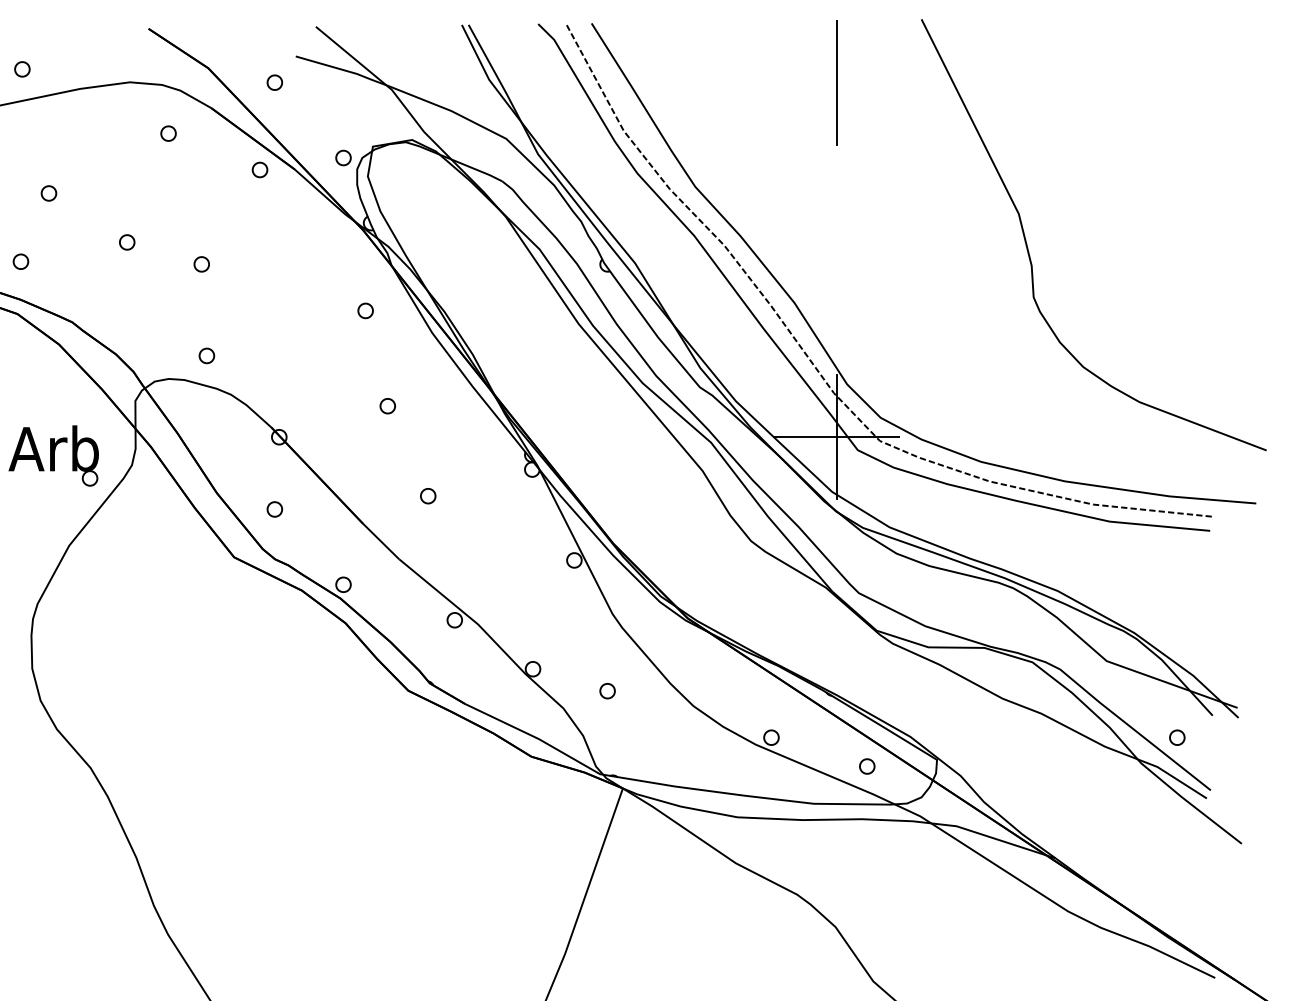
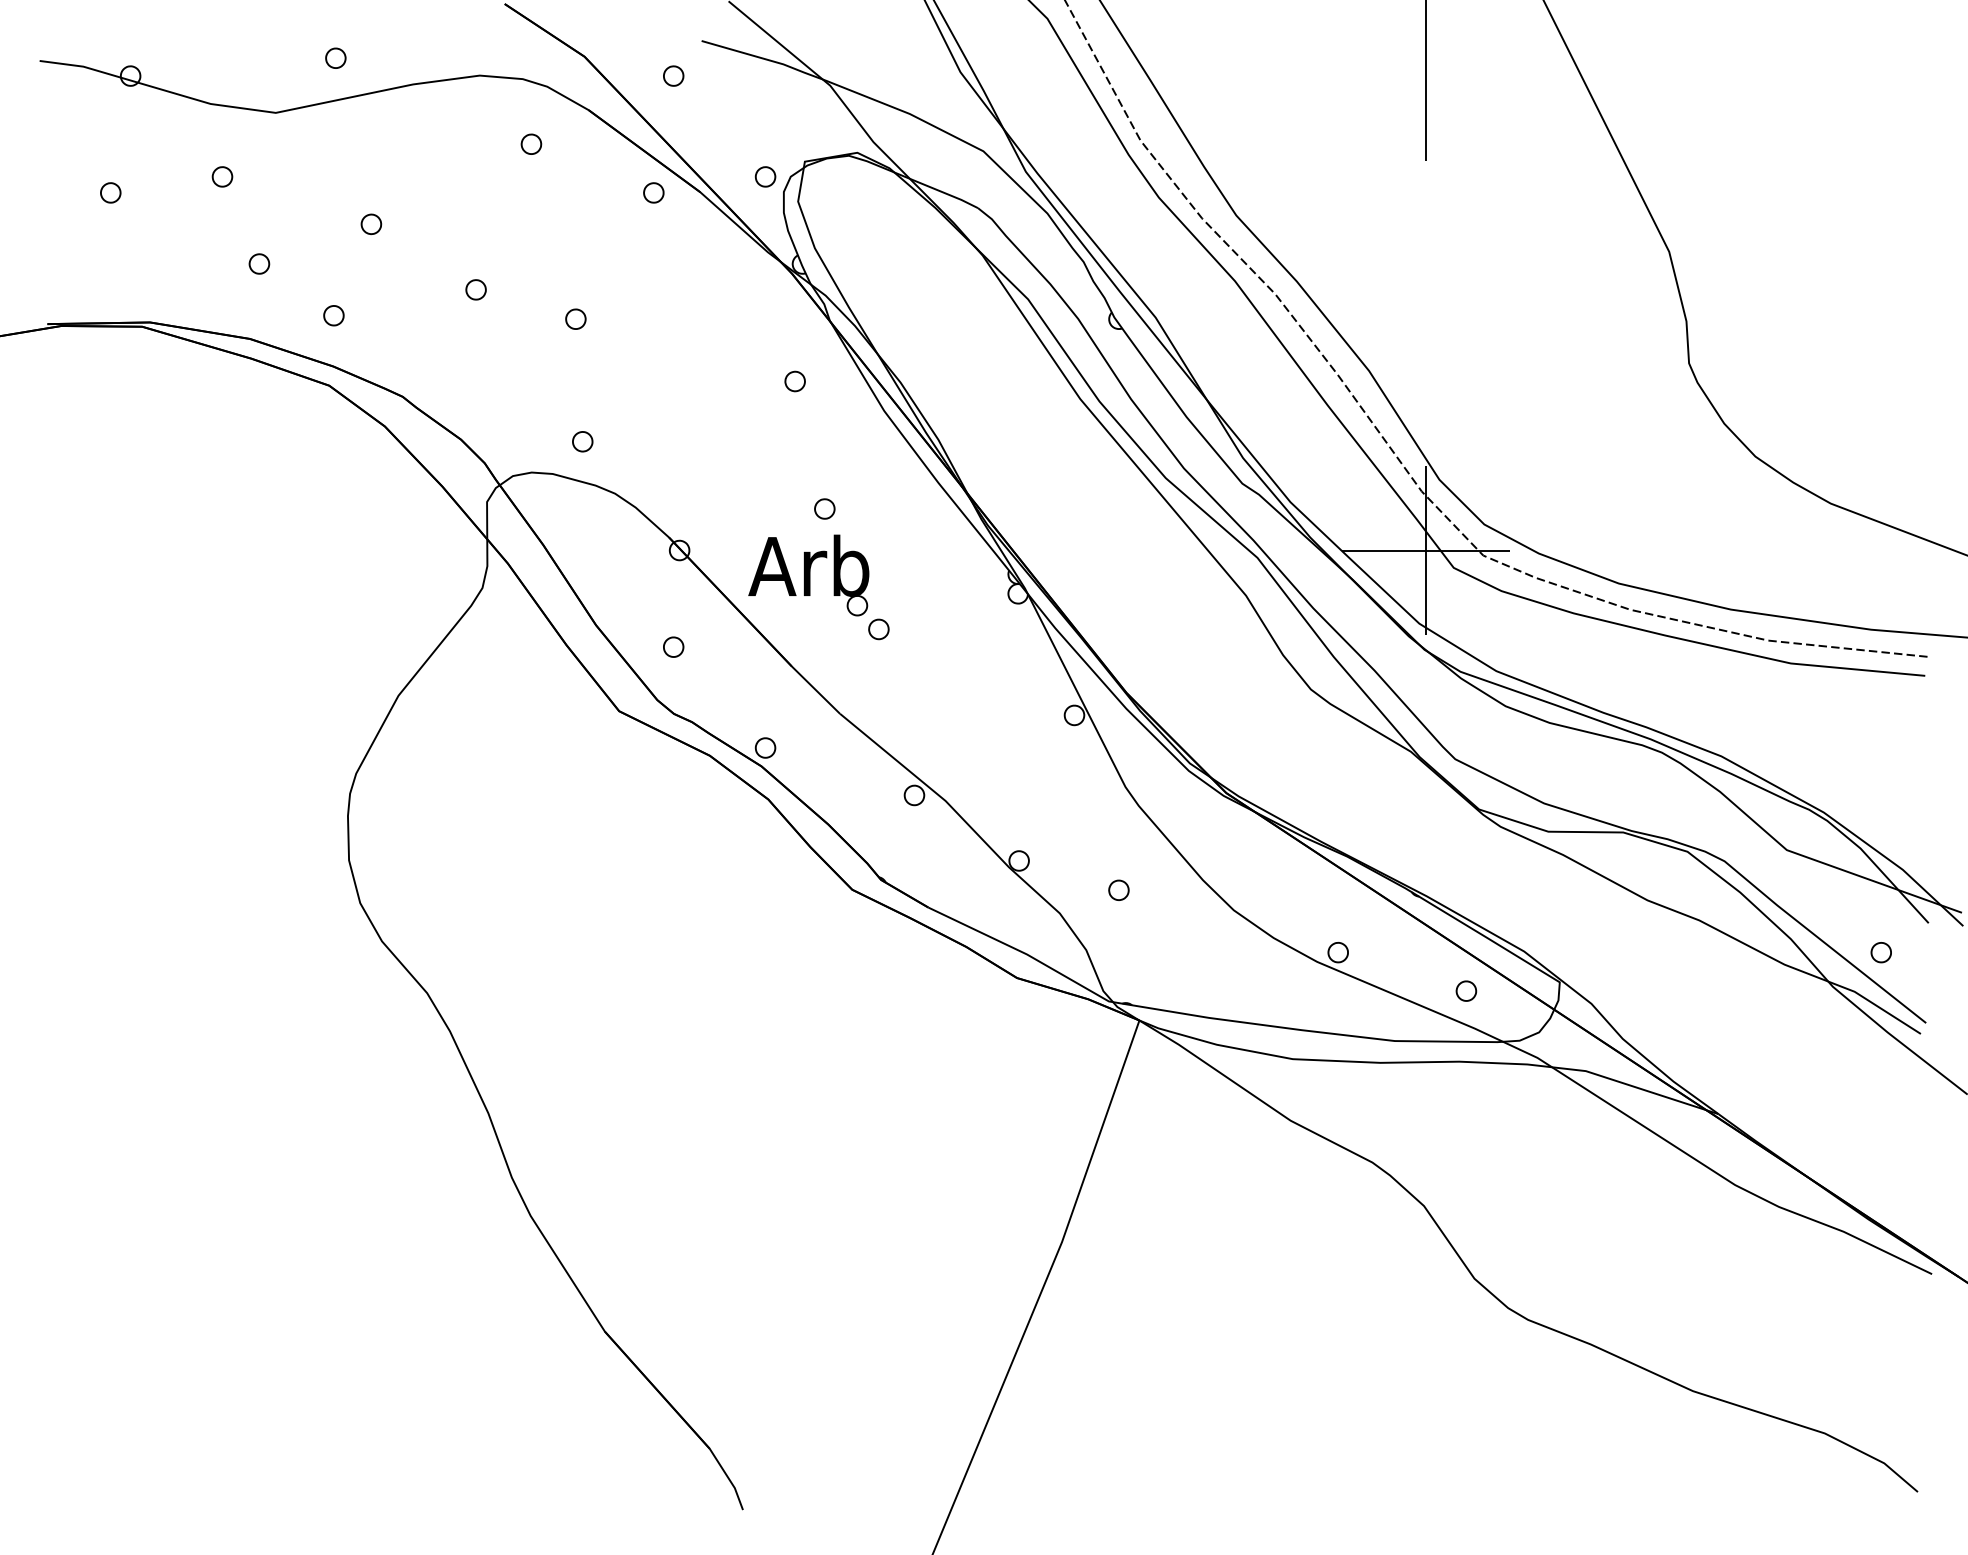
part: (53, 455) -> (808, 575), moved

